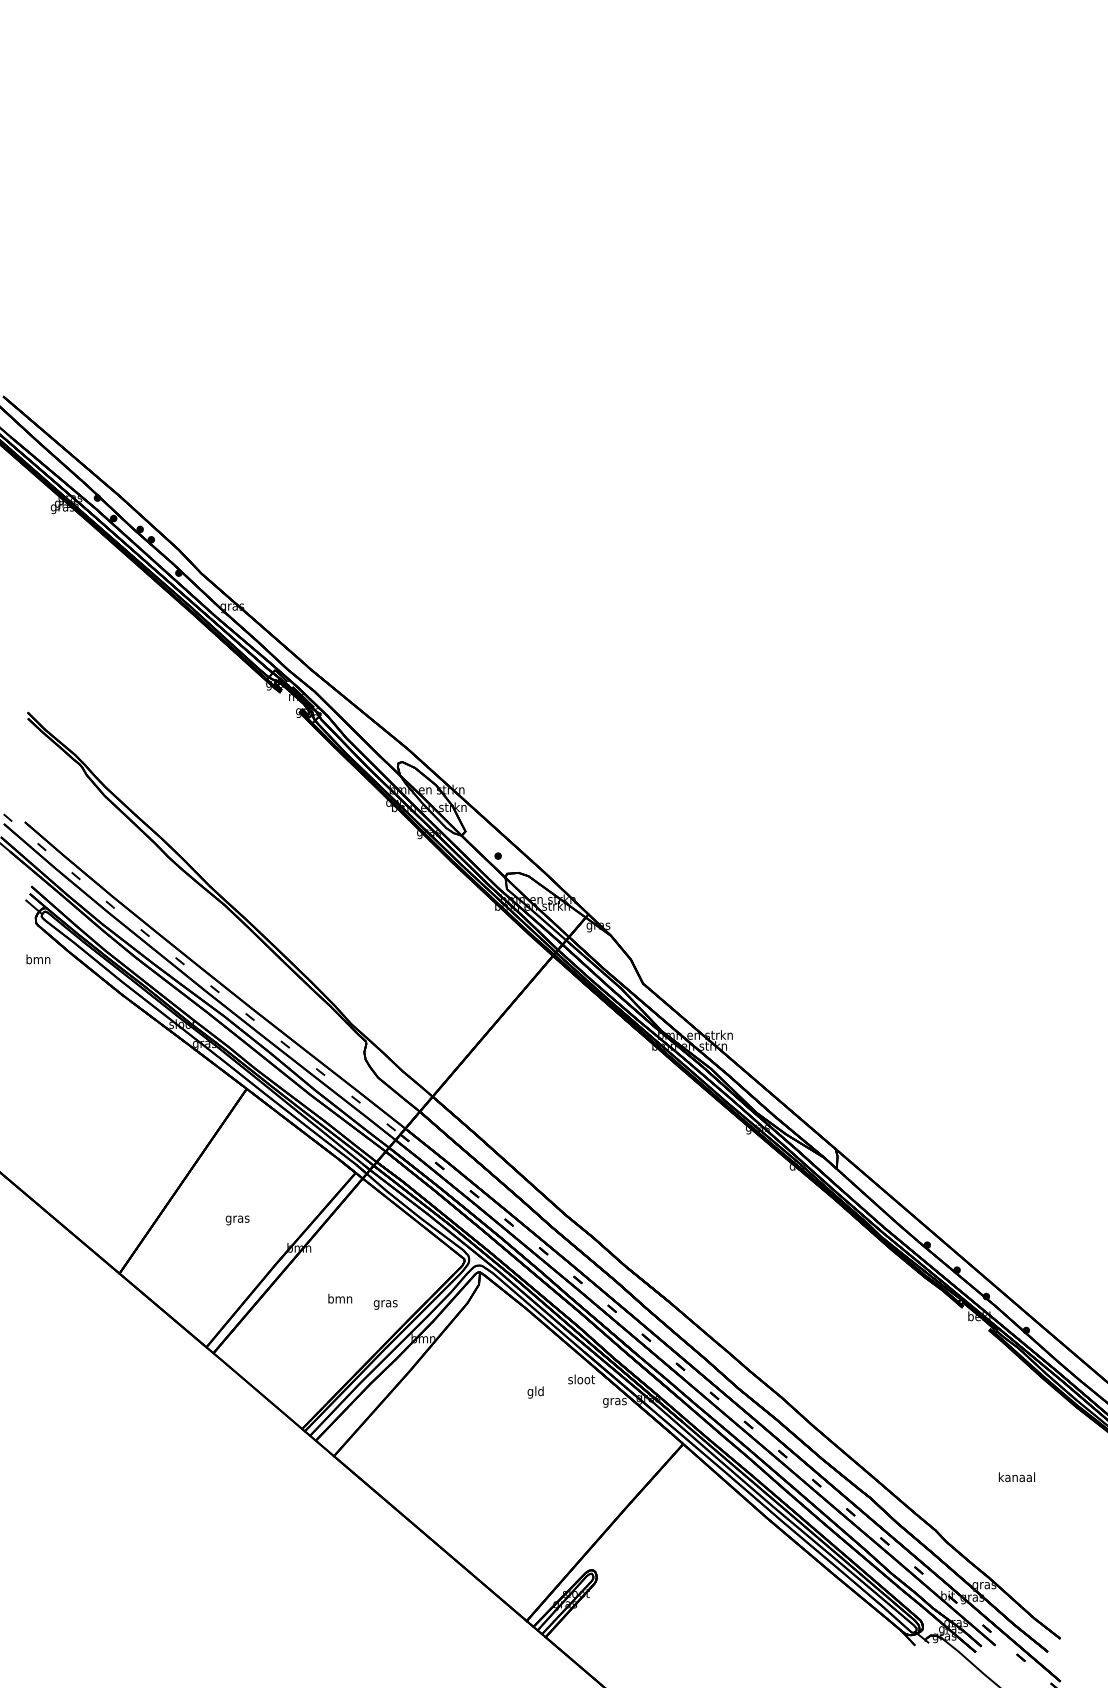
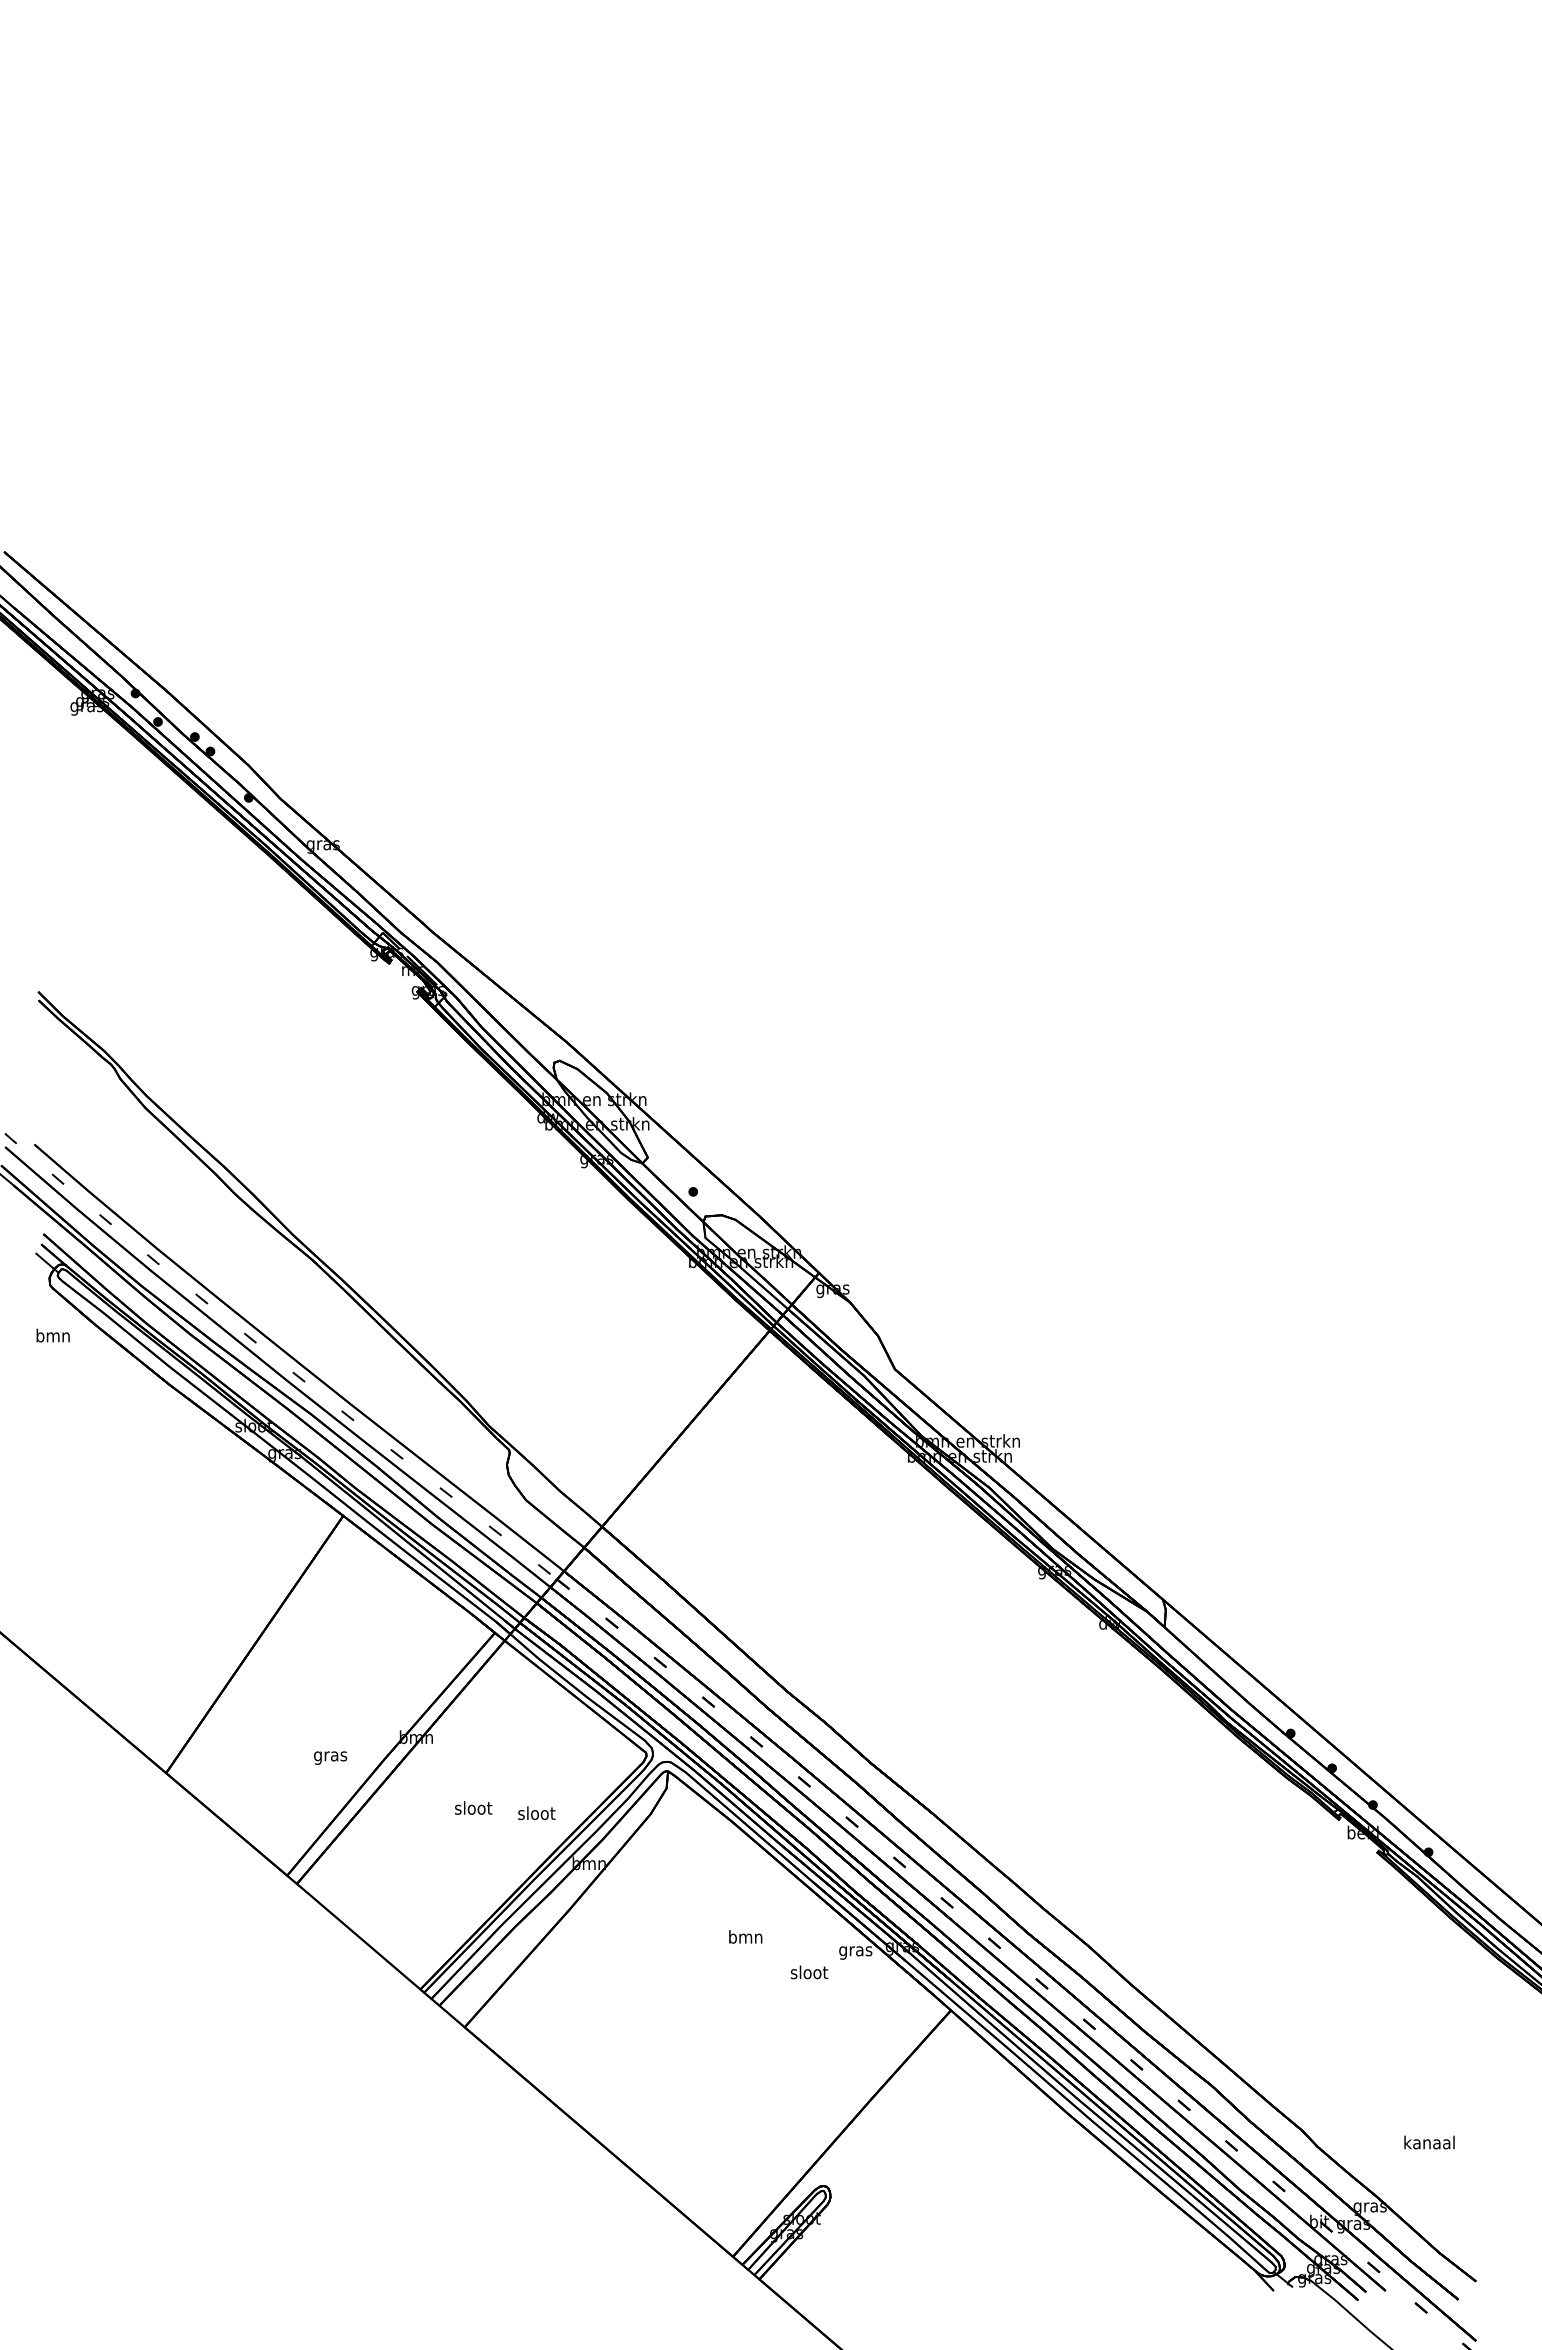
text: (237, 1220) -> (330, 1757), moved
text: (340, 1298) -> (473, 1807), bmn -> sloot
text: (385, 1303) -> (536, 1814), gras -> sloot
text: (581, 1379) -> (809, 1972), moved
text: (535, 1392) -> (745, 1938), gld -> bmn
text: (1016, 1477) -> (1429, 2142), moved

